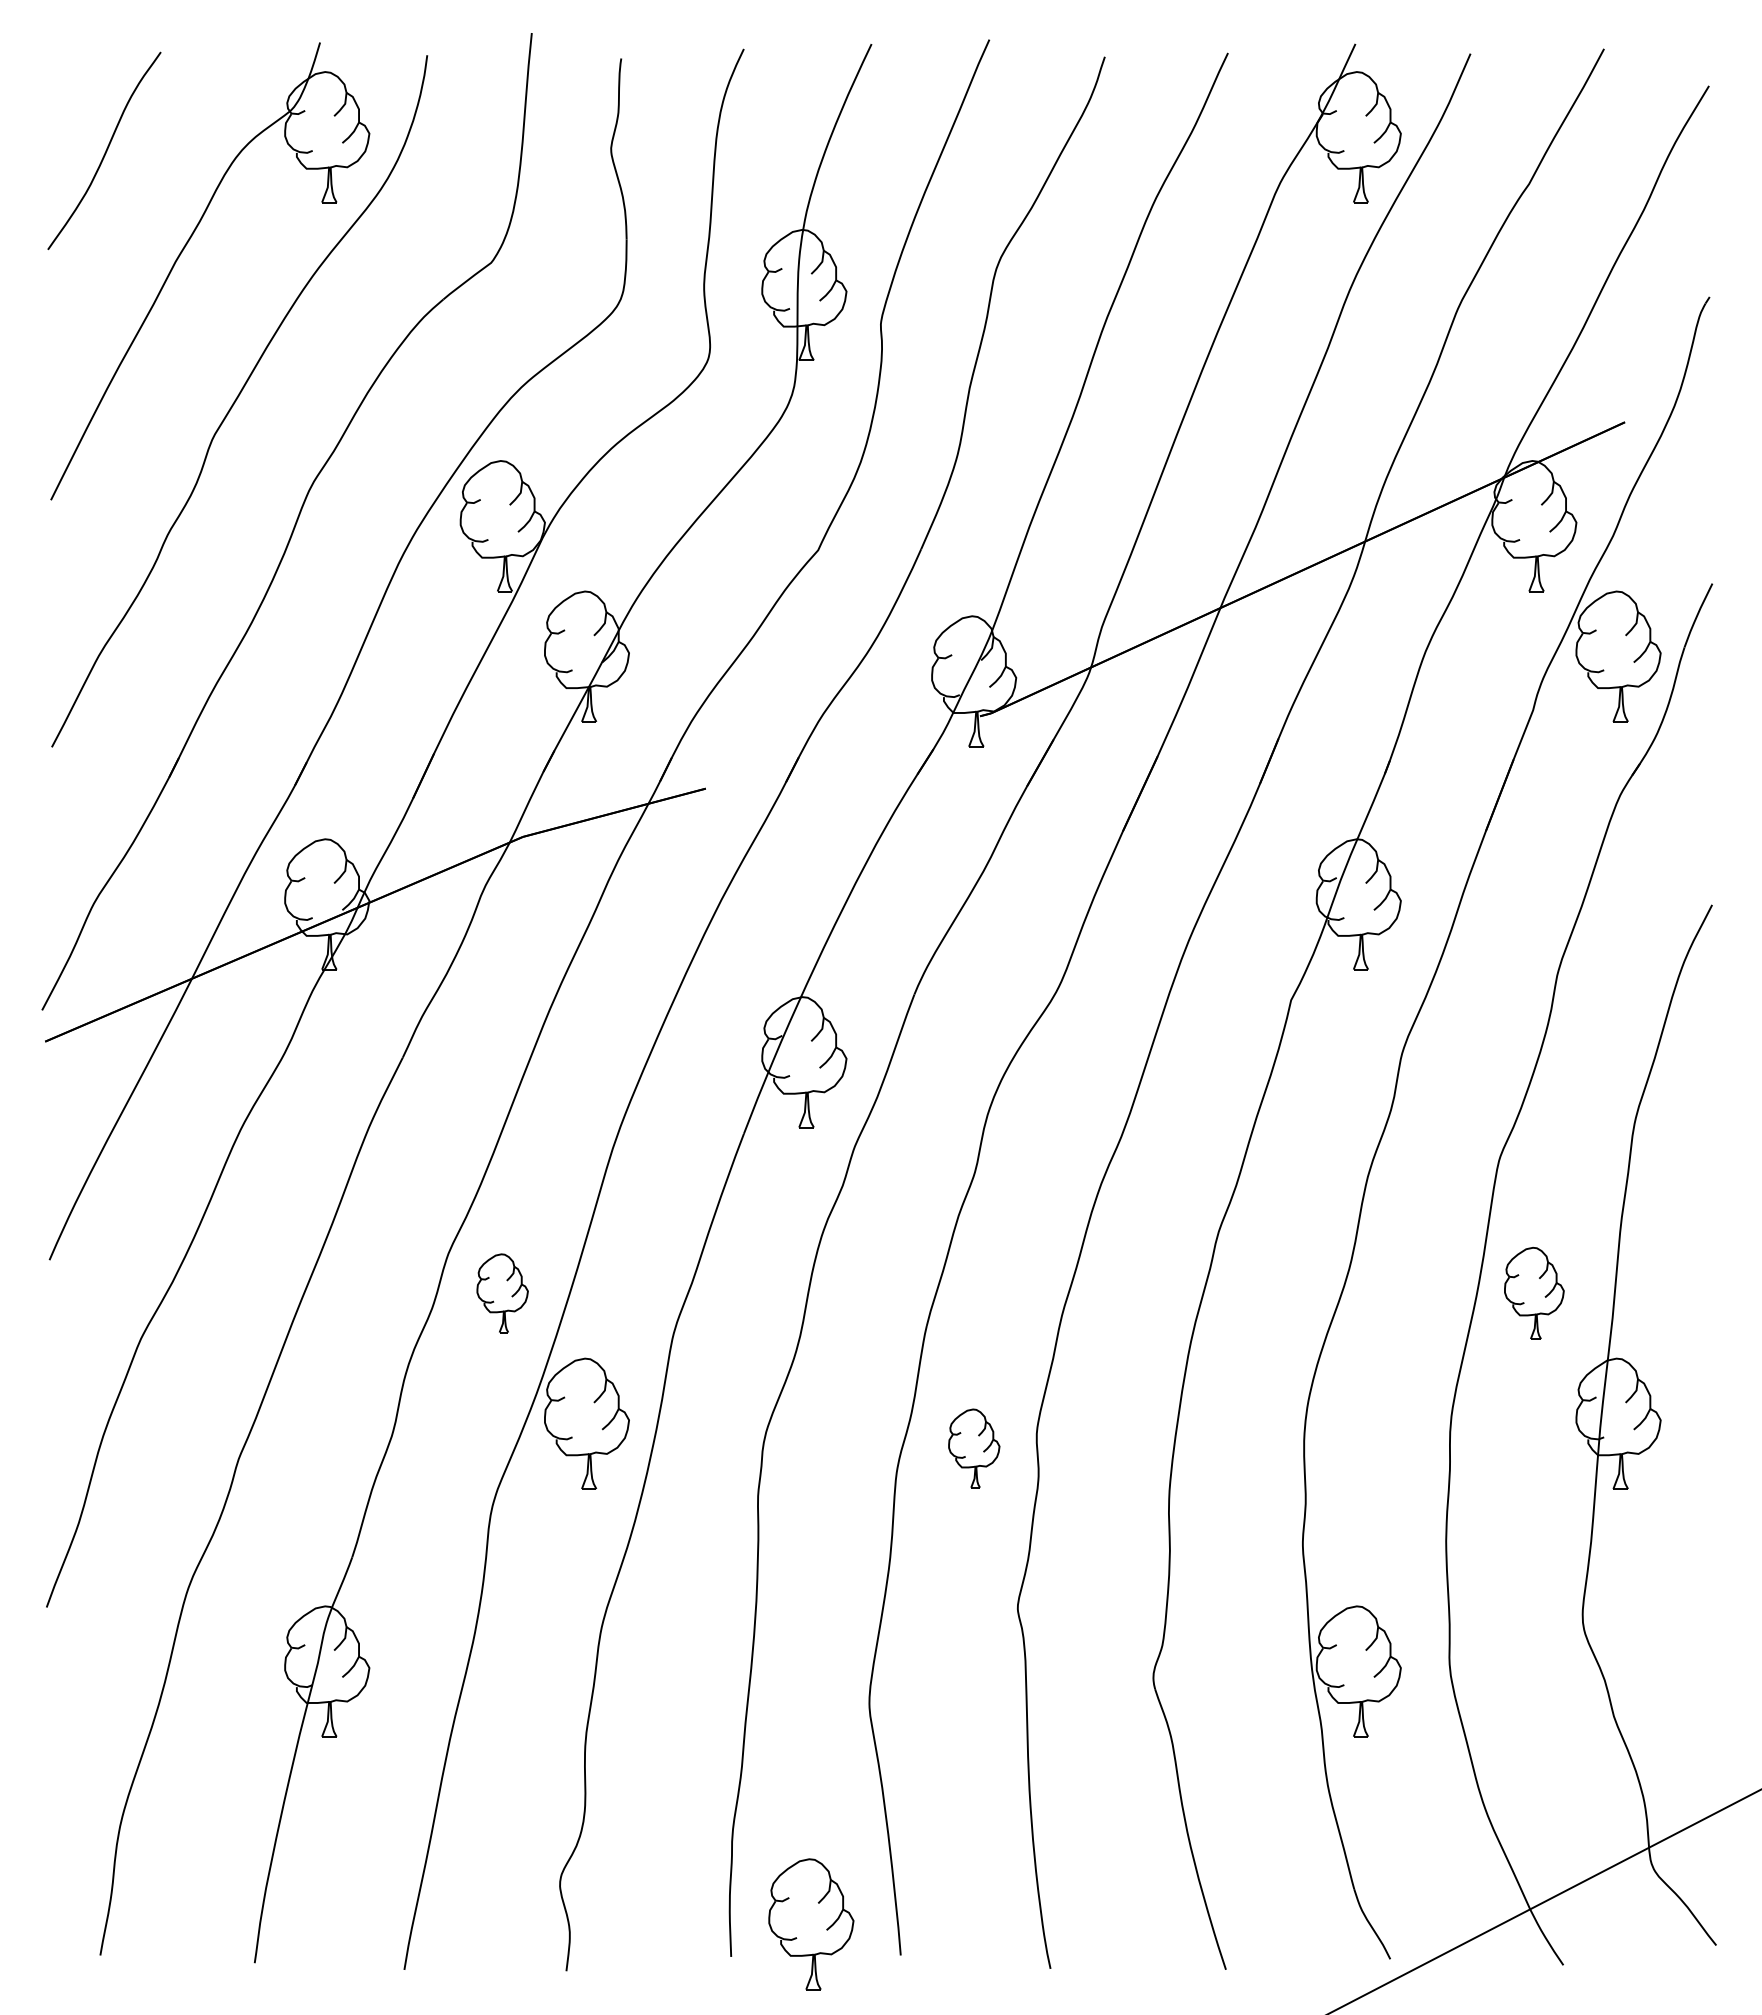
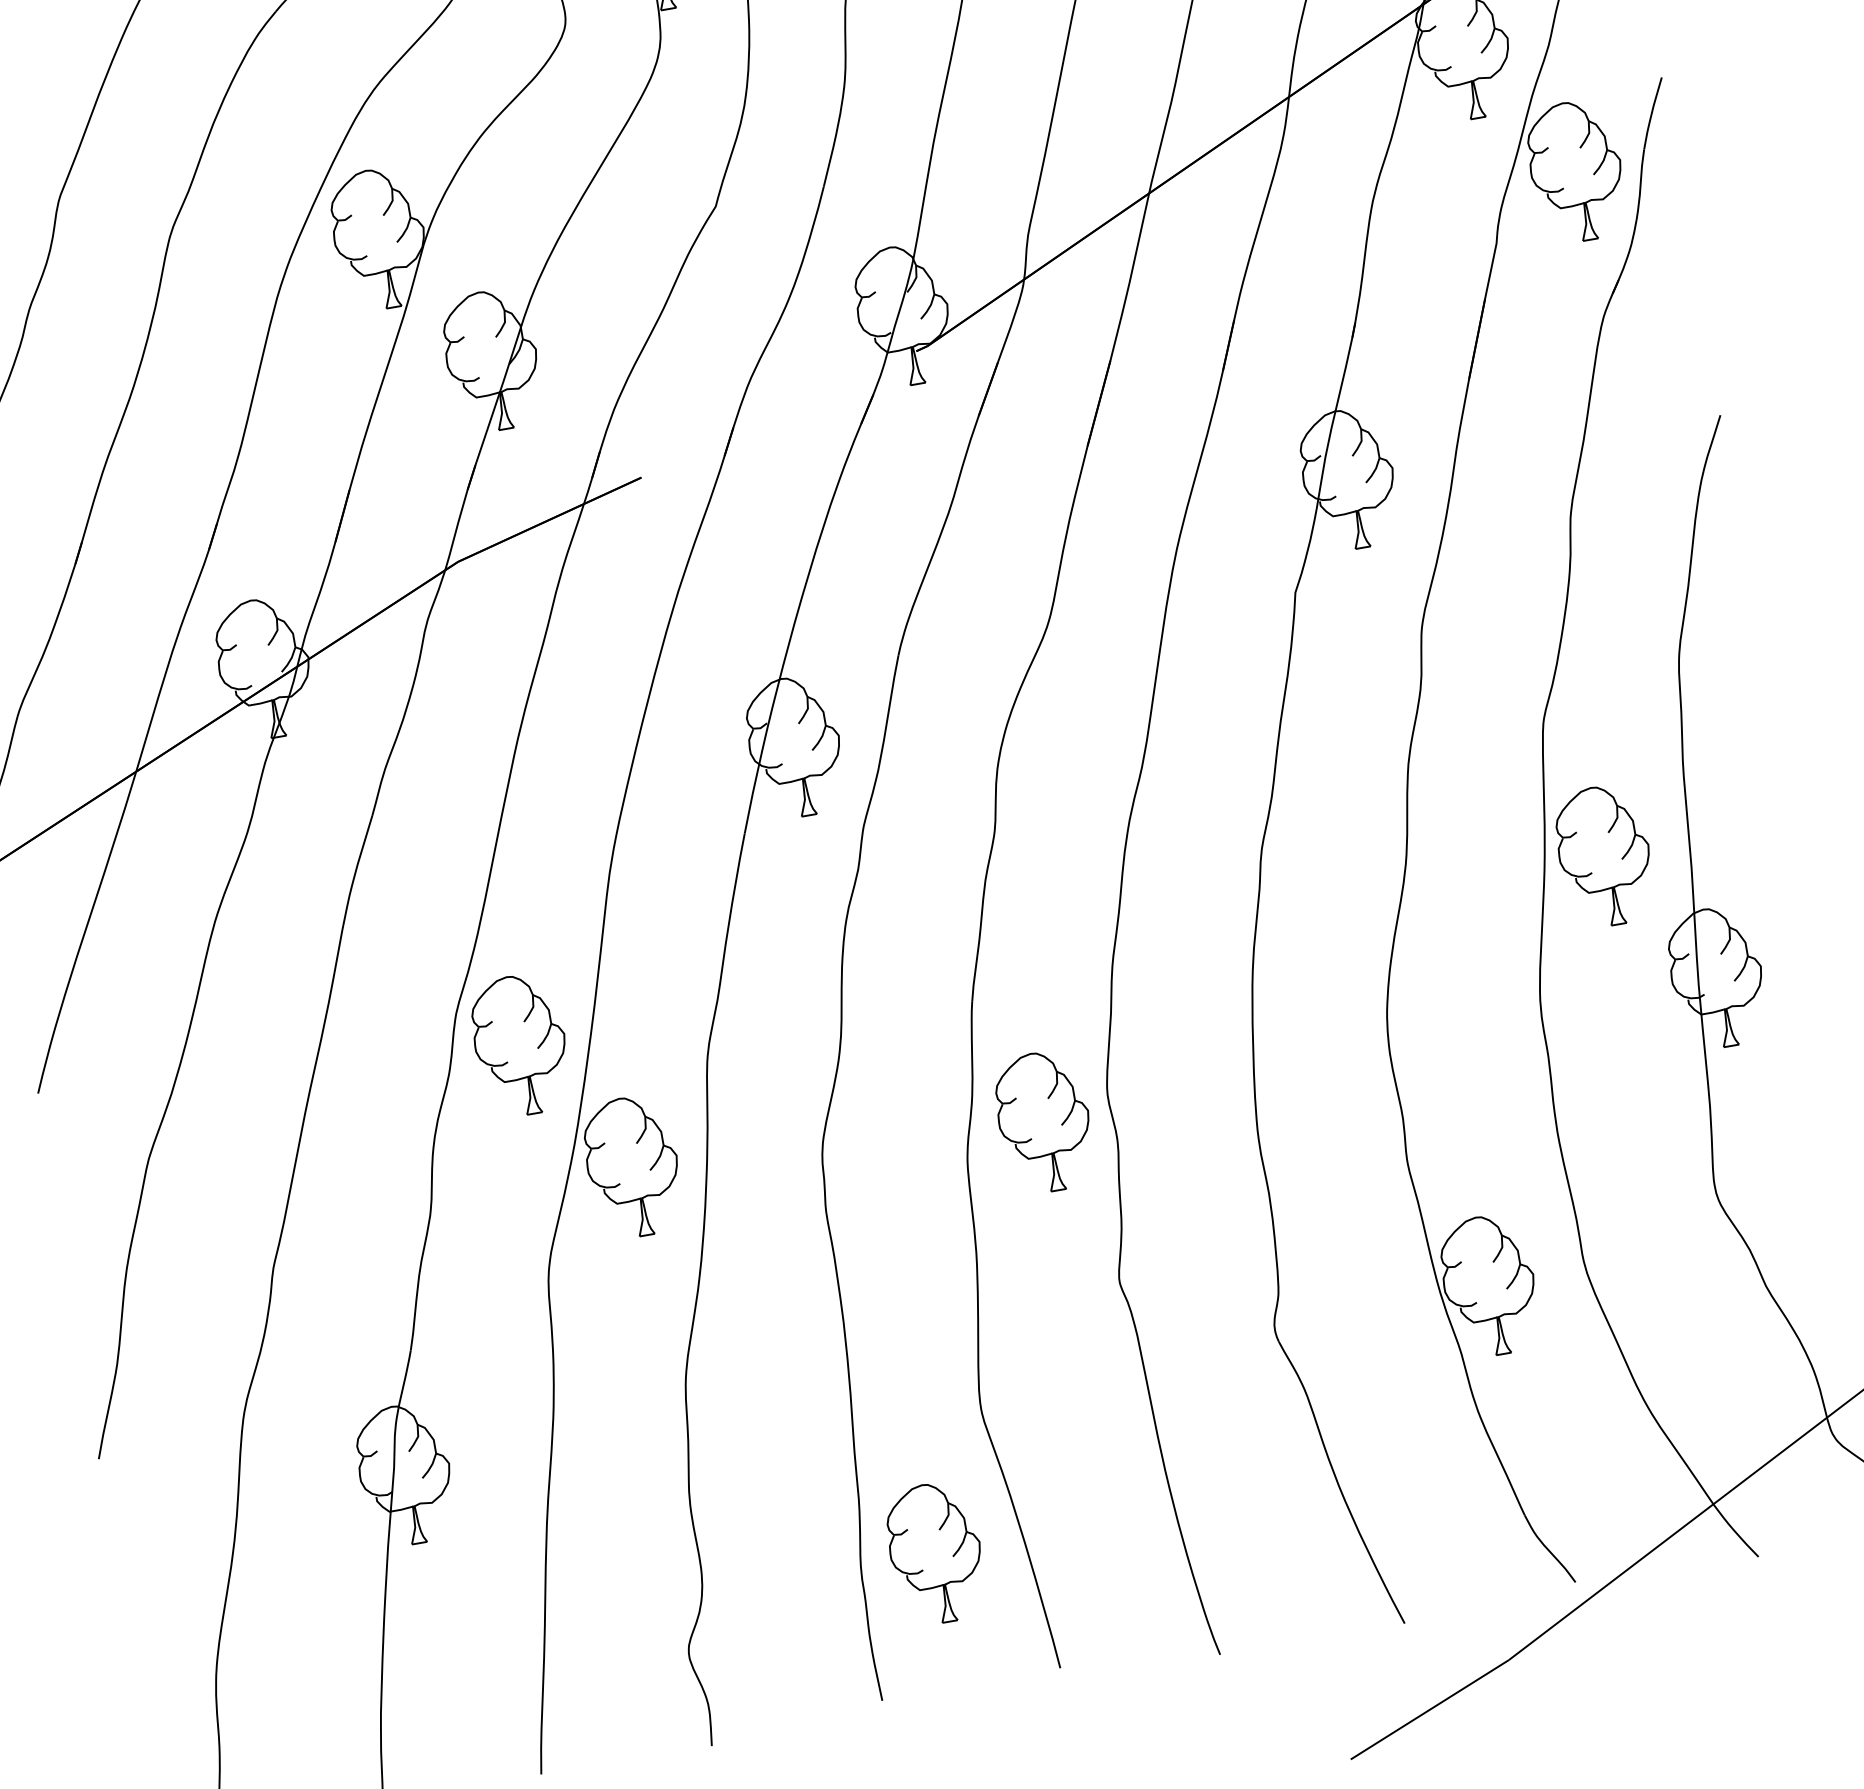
part: (502, 1293) -> (520, 1045), size x1.67
part: (1534, 1293) -> (1604, 856), size x1.43
part: (974, 1448) -> (1044, 1121), size x1.67
part: (811, 1924) -> (936, 1553), moved

